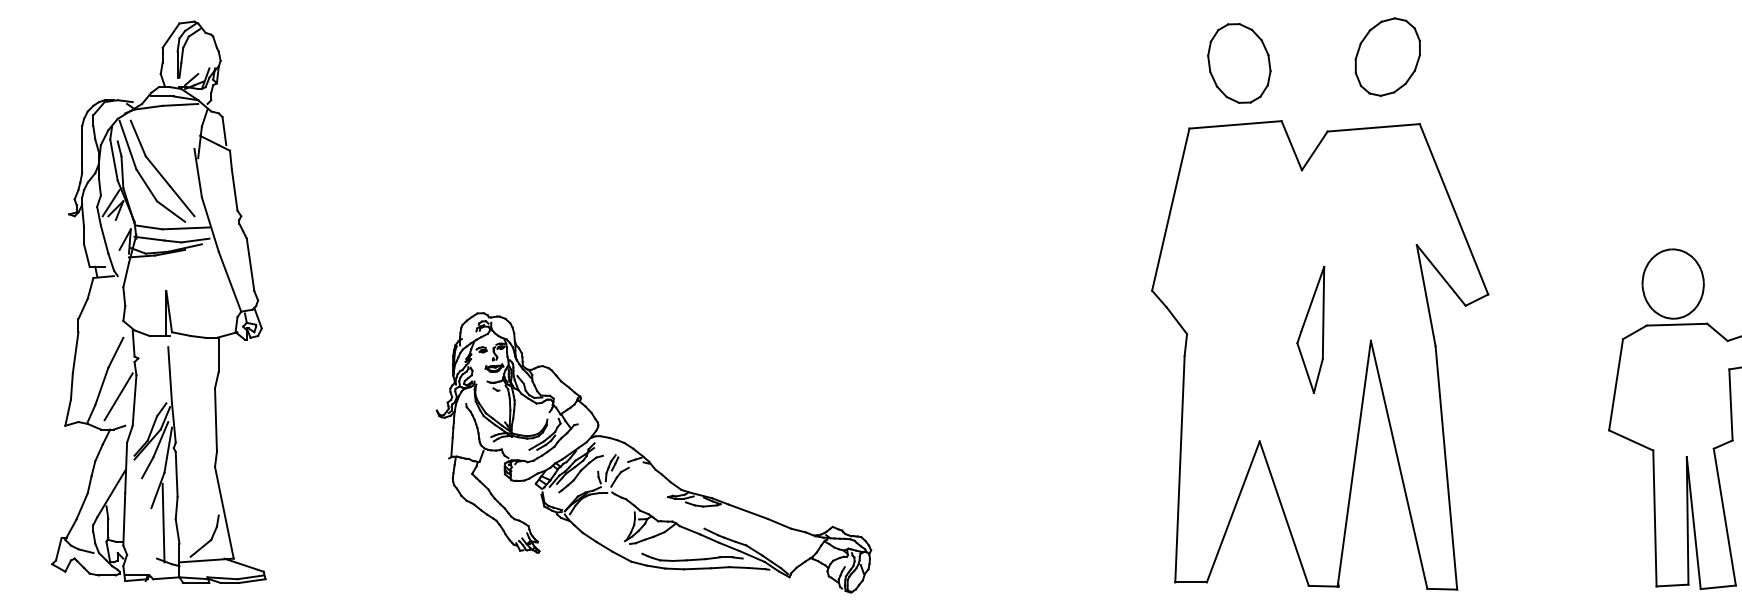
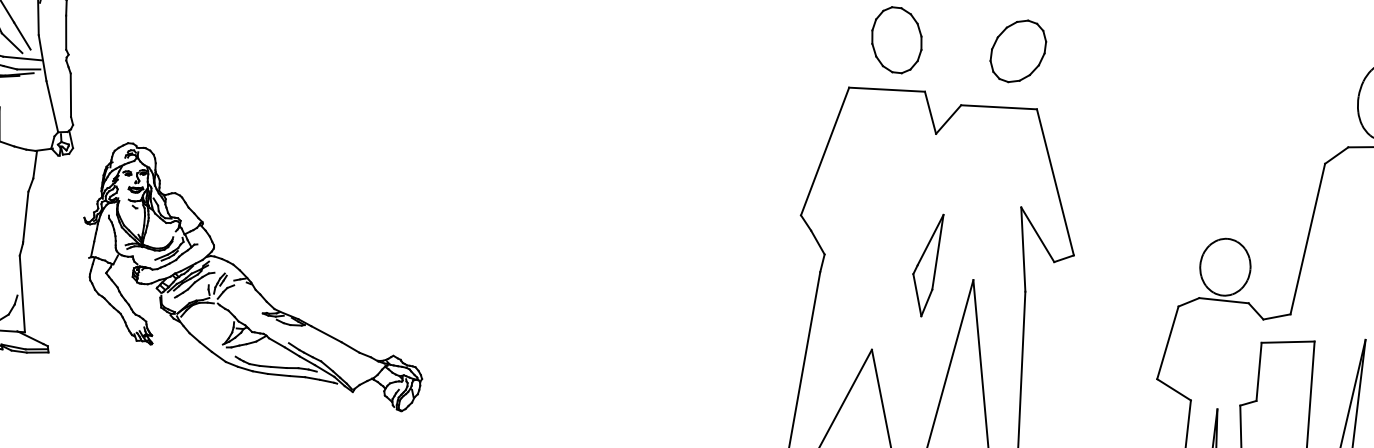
part: (648, 459) -> (251, 280), moved

